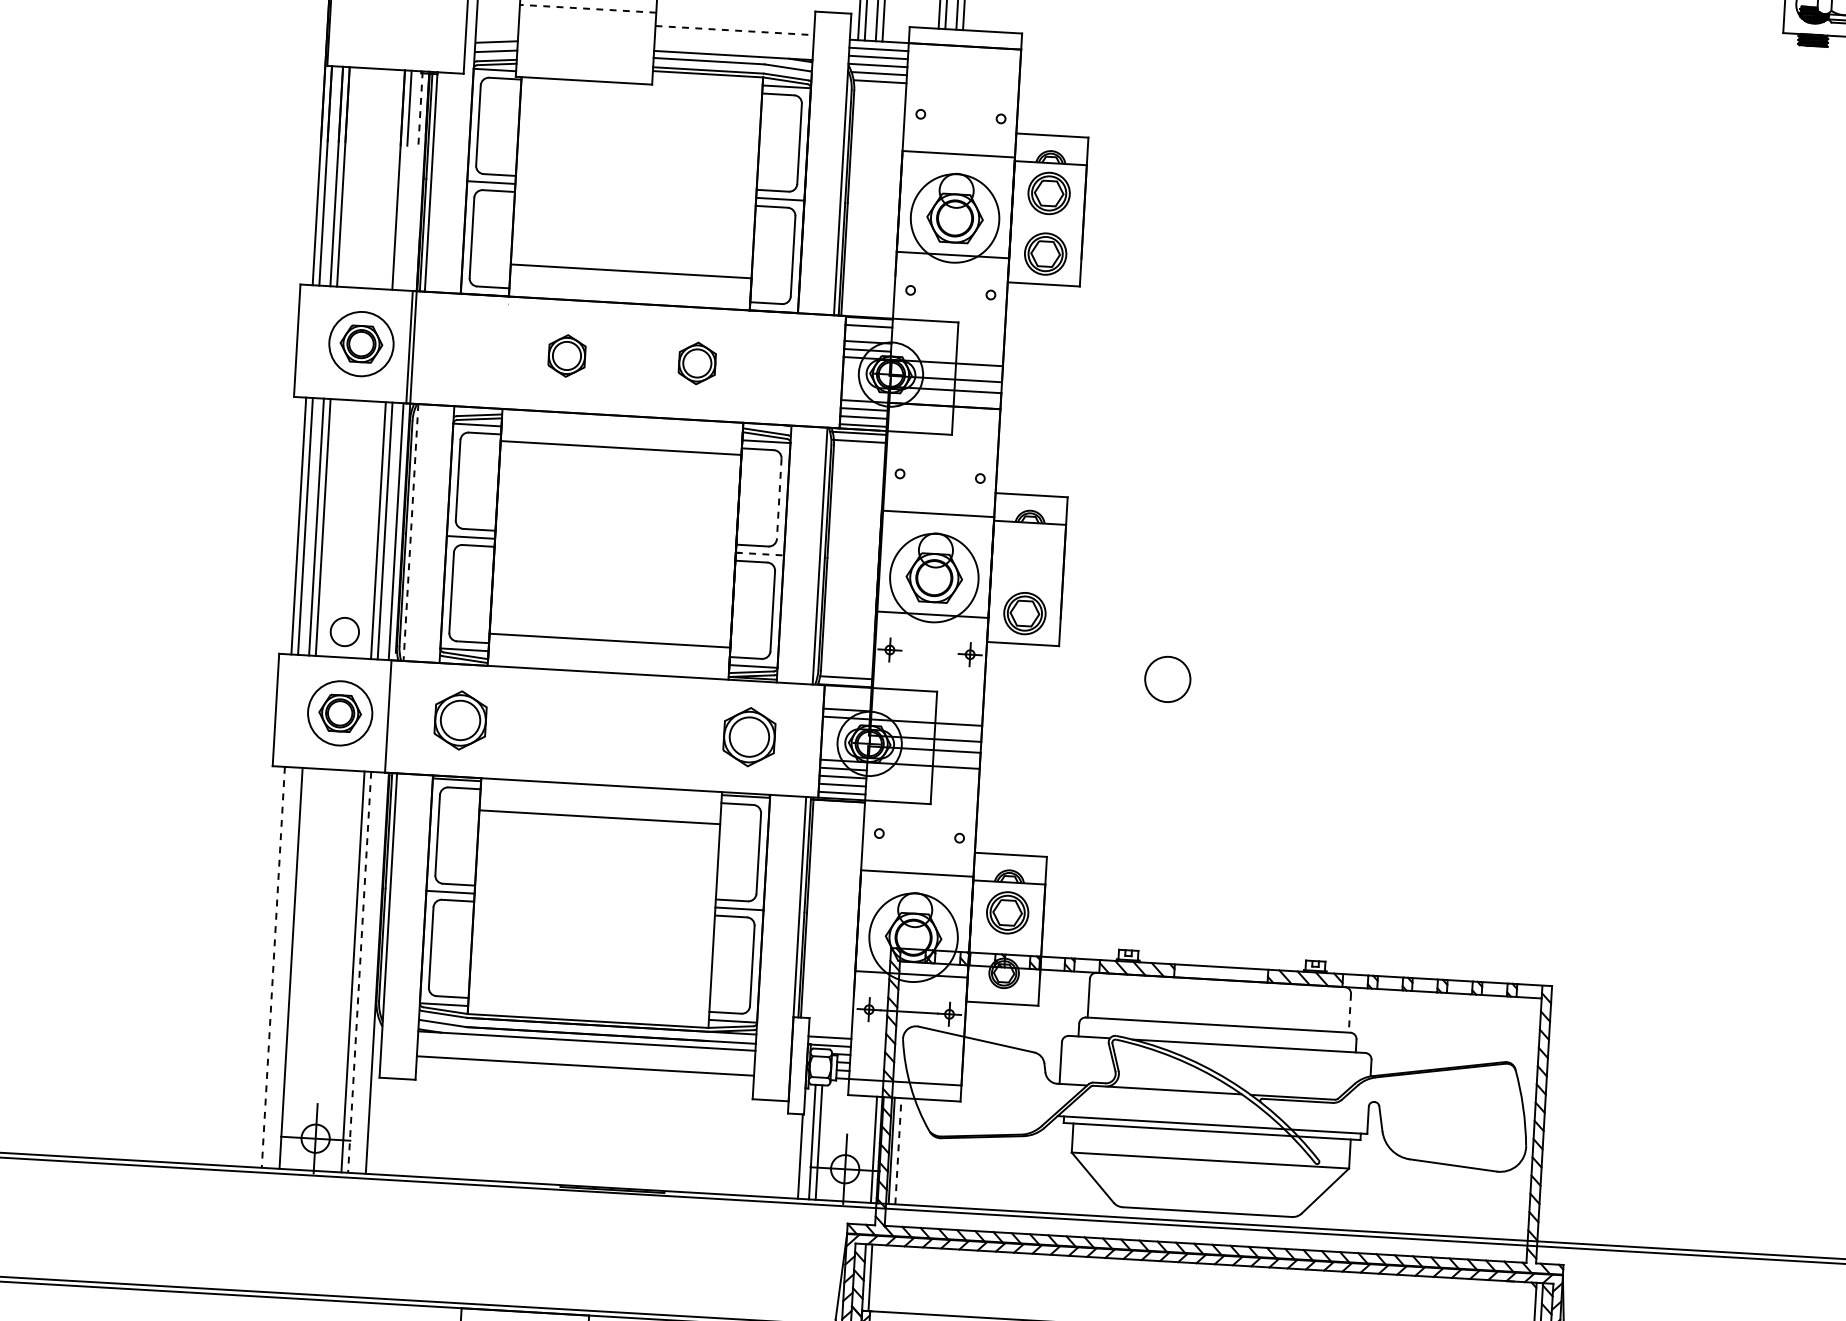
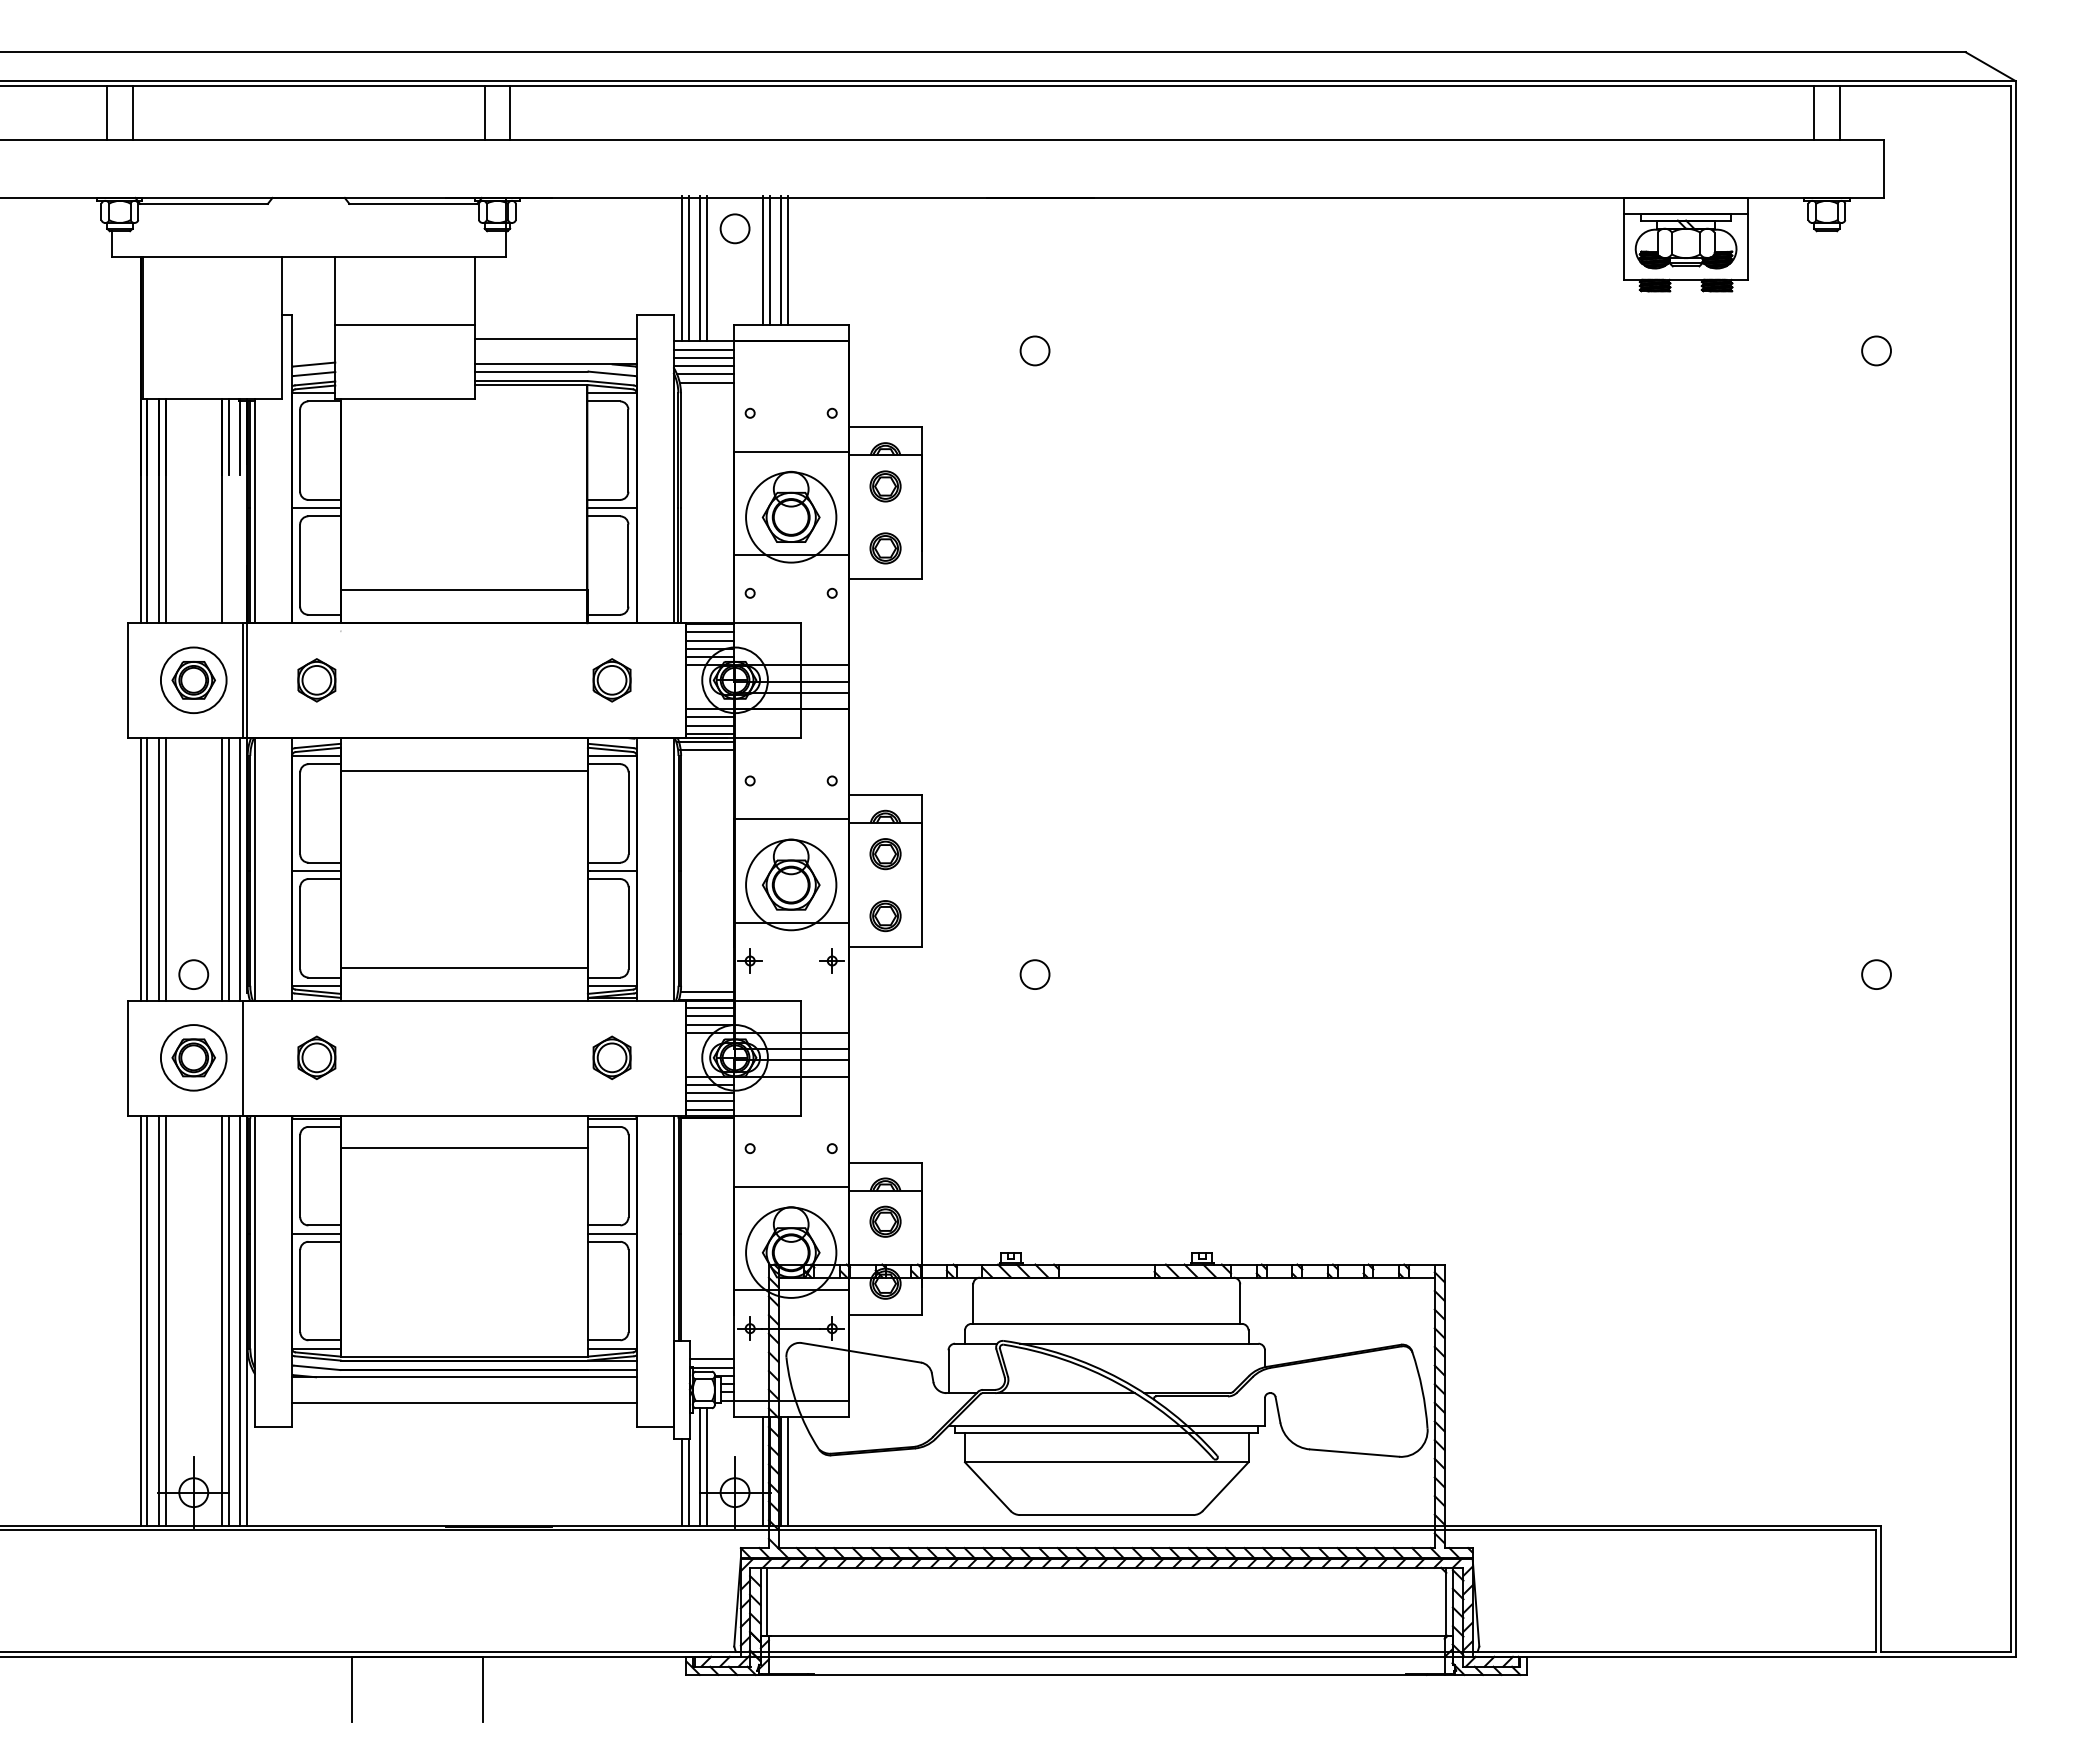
line: (588, 8) -> (405, 325), dashed -> solid
line: (735, 30) -> (556, 338), dashed -> solid
circle: (1202, 68) -> (1034, 350), added
line: (420, 109) -> (240, 437), dashed -> solid
part: (1049, 193) -> (885, 486), size x0.71
part: (1045, 254) -> (885, 548), size x0.71
line: (868, 334) -> (709, 640), added
part: (566, 356) -> (316, 680), moved
part: (696, 363) -> (611, 680), moved
line: (779, 498) -> (628, 813), dashed -> solid
line: (411, 532) -> (255, 869), dashed -> solid
line: (760, 553) -> (612, 870), dashed -> solid
part: (1028, 553) -> (885, 854), added
part: (1024, 614) -> (885, 916), size x0.71
circle: (1167, 679) -> (1034, 974), size x0.62
line: (847, 694) -> (709, 1008), added
line: (846, 702) -> (709, 1016), added
part: (460, 719) -> (316, 1057), size x0.71
part: (748, 736) -> (611, 1057), size x0.71
part: (1007, 912) -> (885, 1221), size x0.71
line: (273, 967) -> (140, 1320), dashed -> solid
line: (280, 967) -> (147, 1320), added
line: (297, 968) -> (165, 1320), added
line: (359, 972) -> (228, 1320), dashed -> solid
line: (371, 972) -> (240, 1320), added
line: (1350, 1013) -> (1240, 1304), dashed -> solid
line: (898, 1150) -> (788, 1470), dashed -> solid
line: (793, 1156) -> (681, 1482), added

